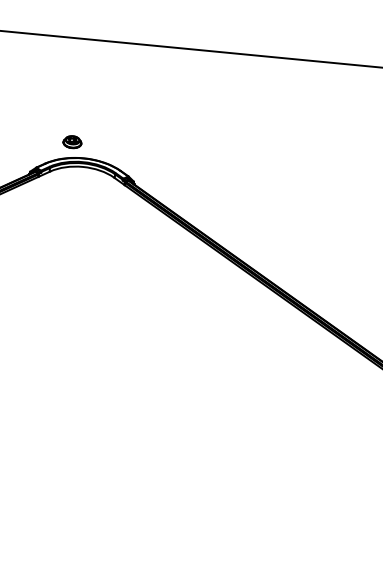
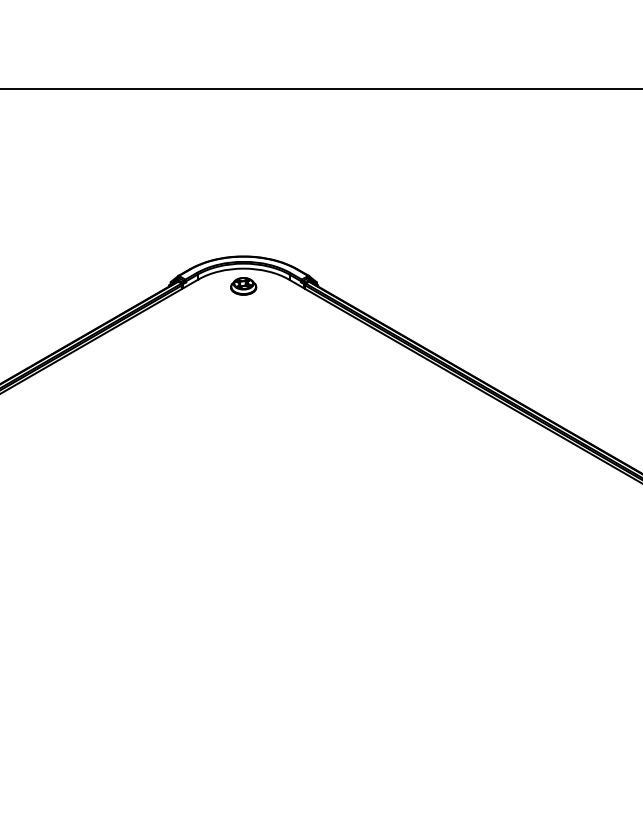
part: (72, 142) -> (243, 286), moved

